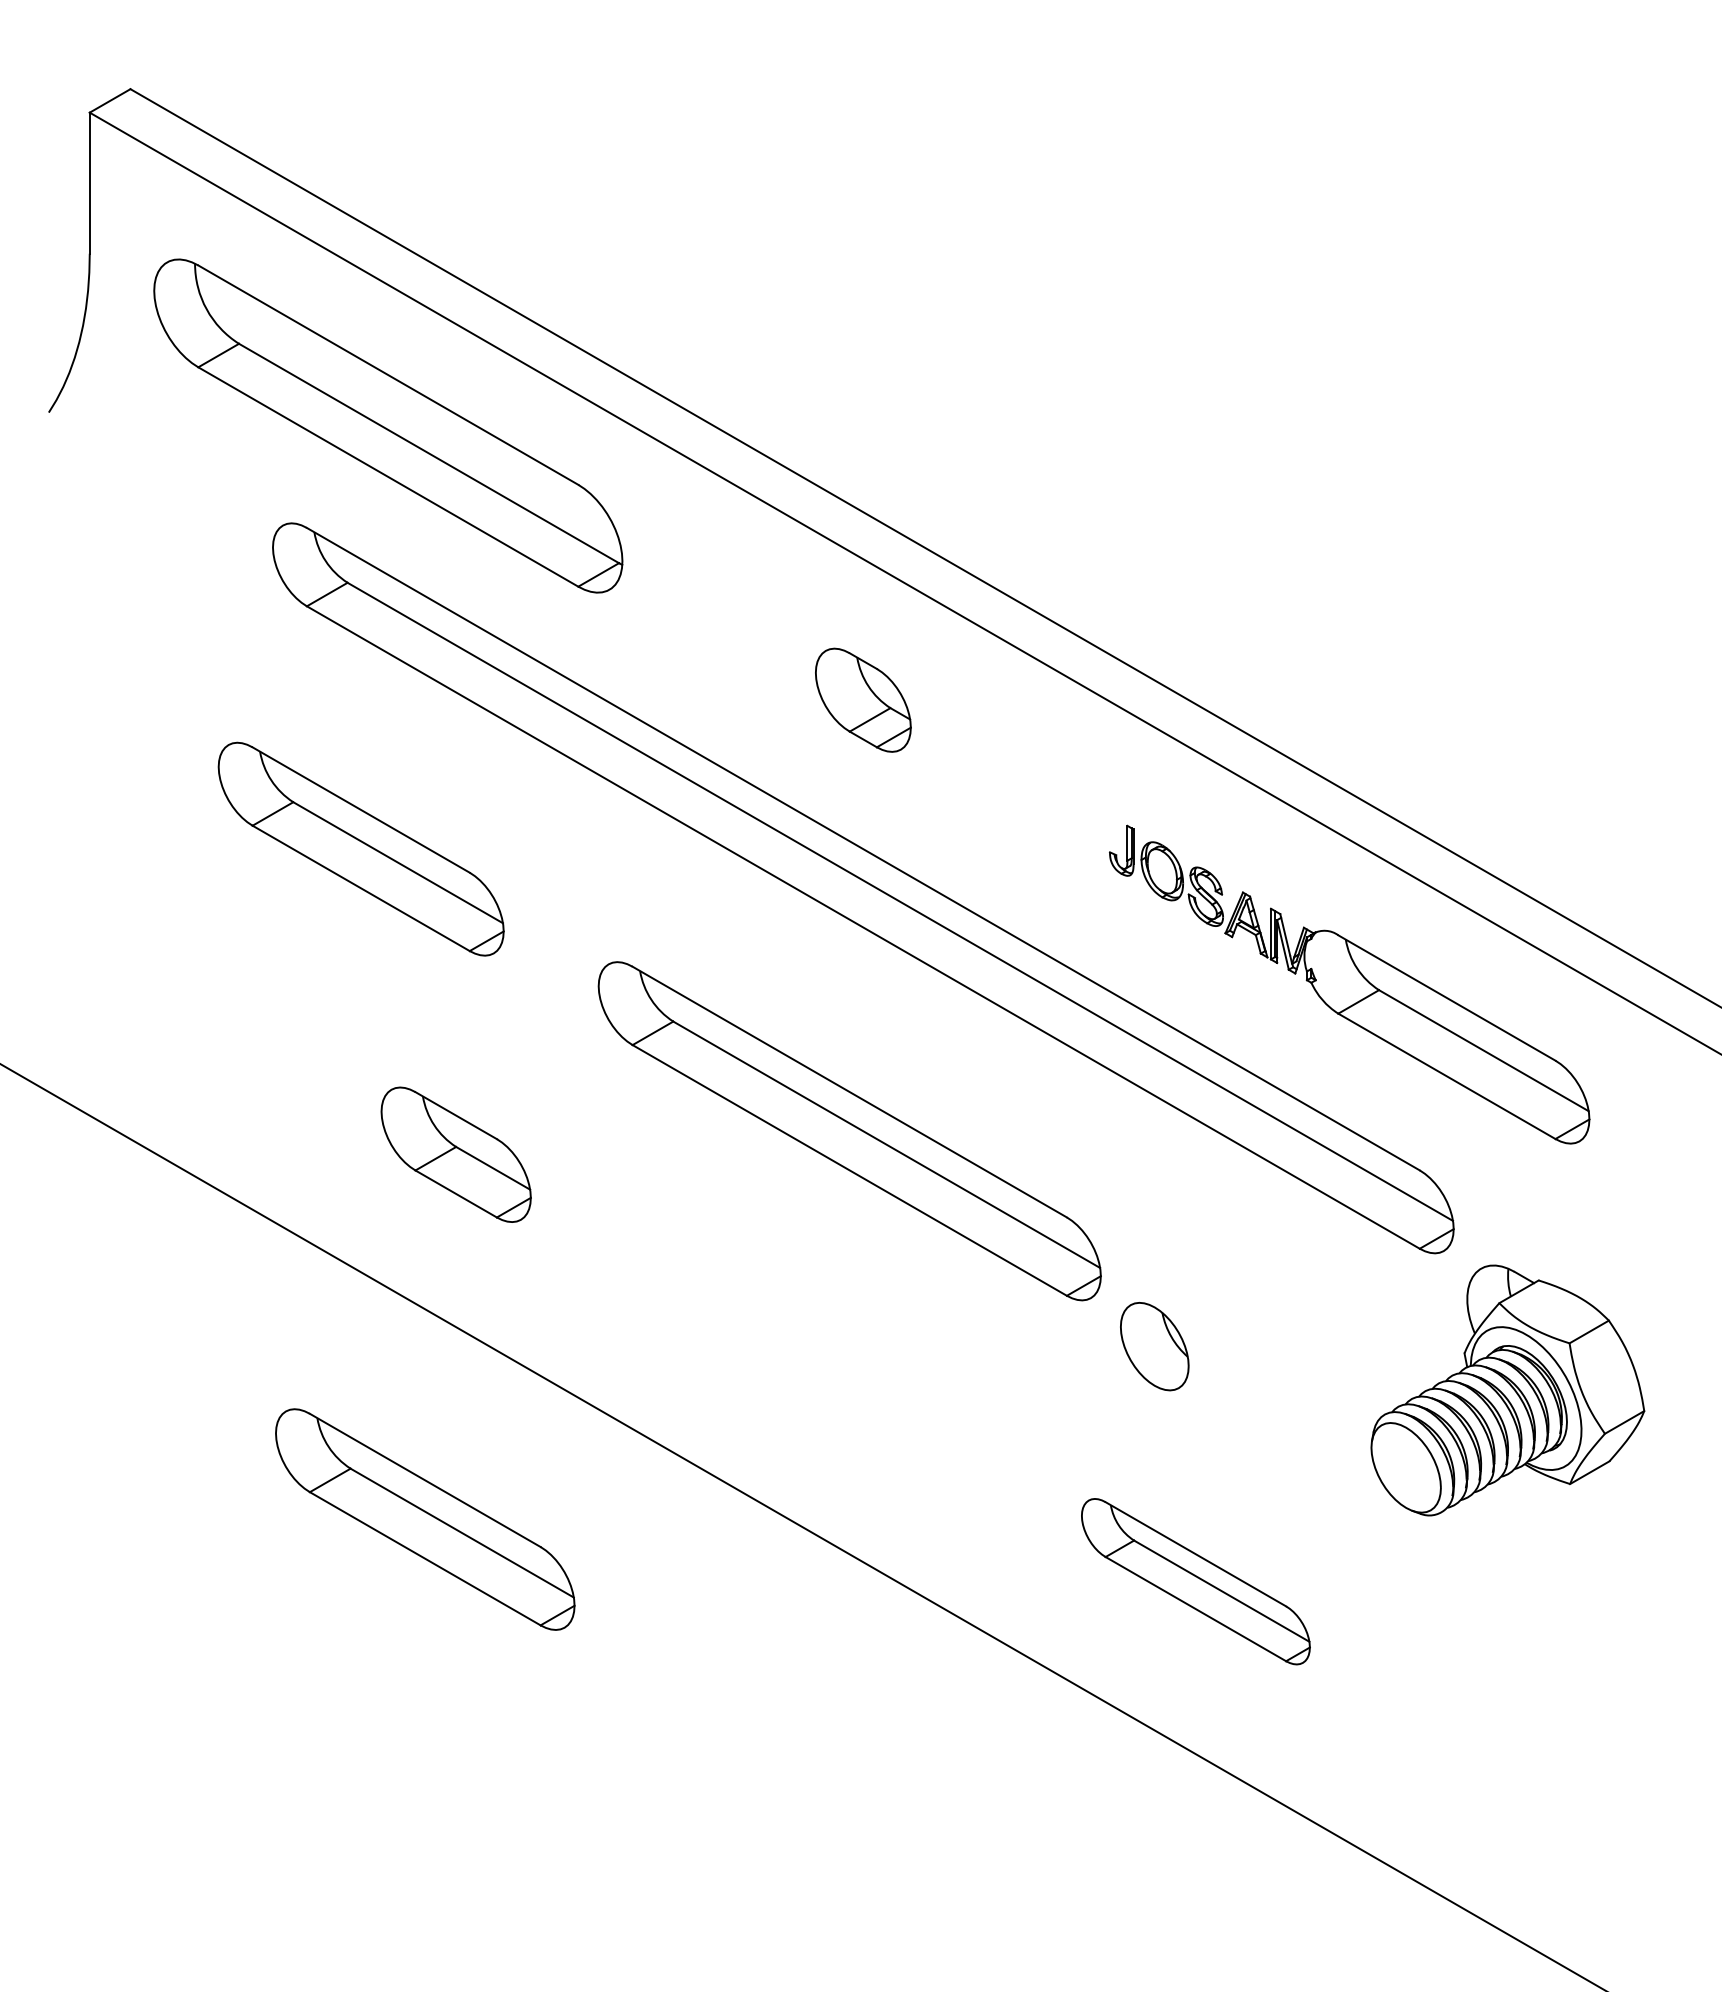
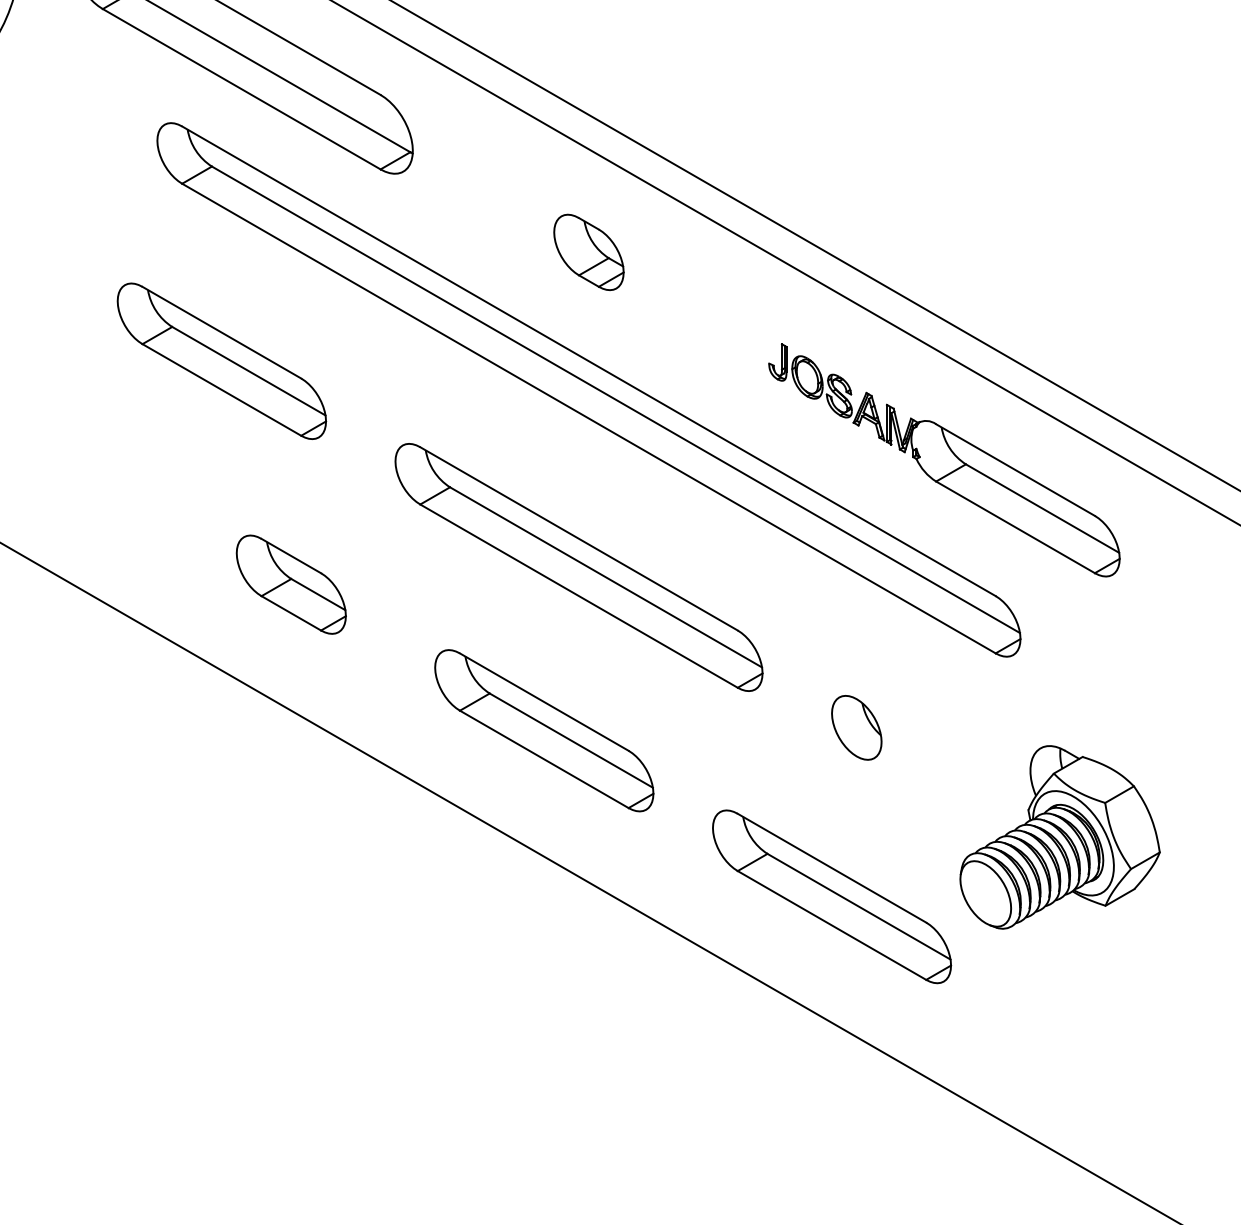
part: (1154, 1346) -> (856, 727), moved
part: (1507, 1390) -> (1059, 837), moved
part: (425, 1519) -> (544, 730), moved
part: (1195, 1581) -> (831, 896), size x1.43

